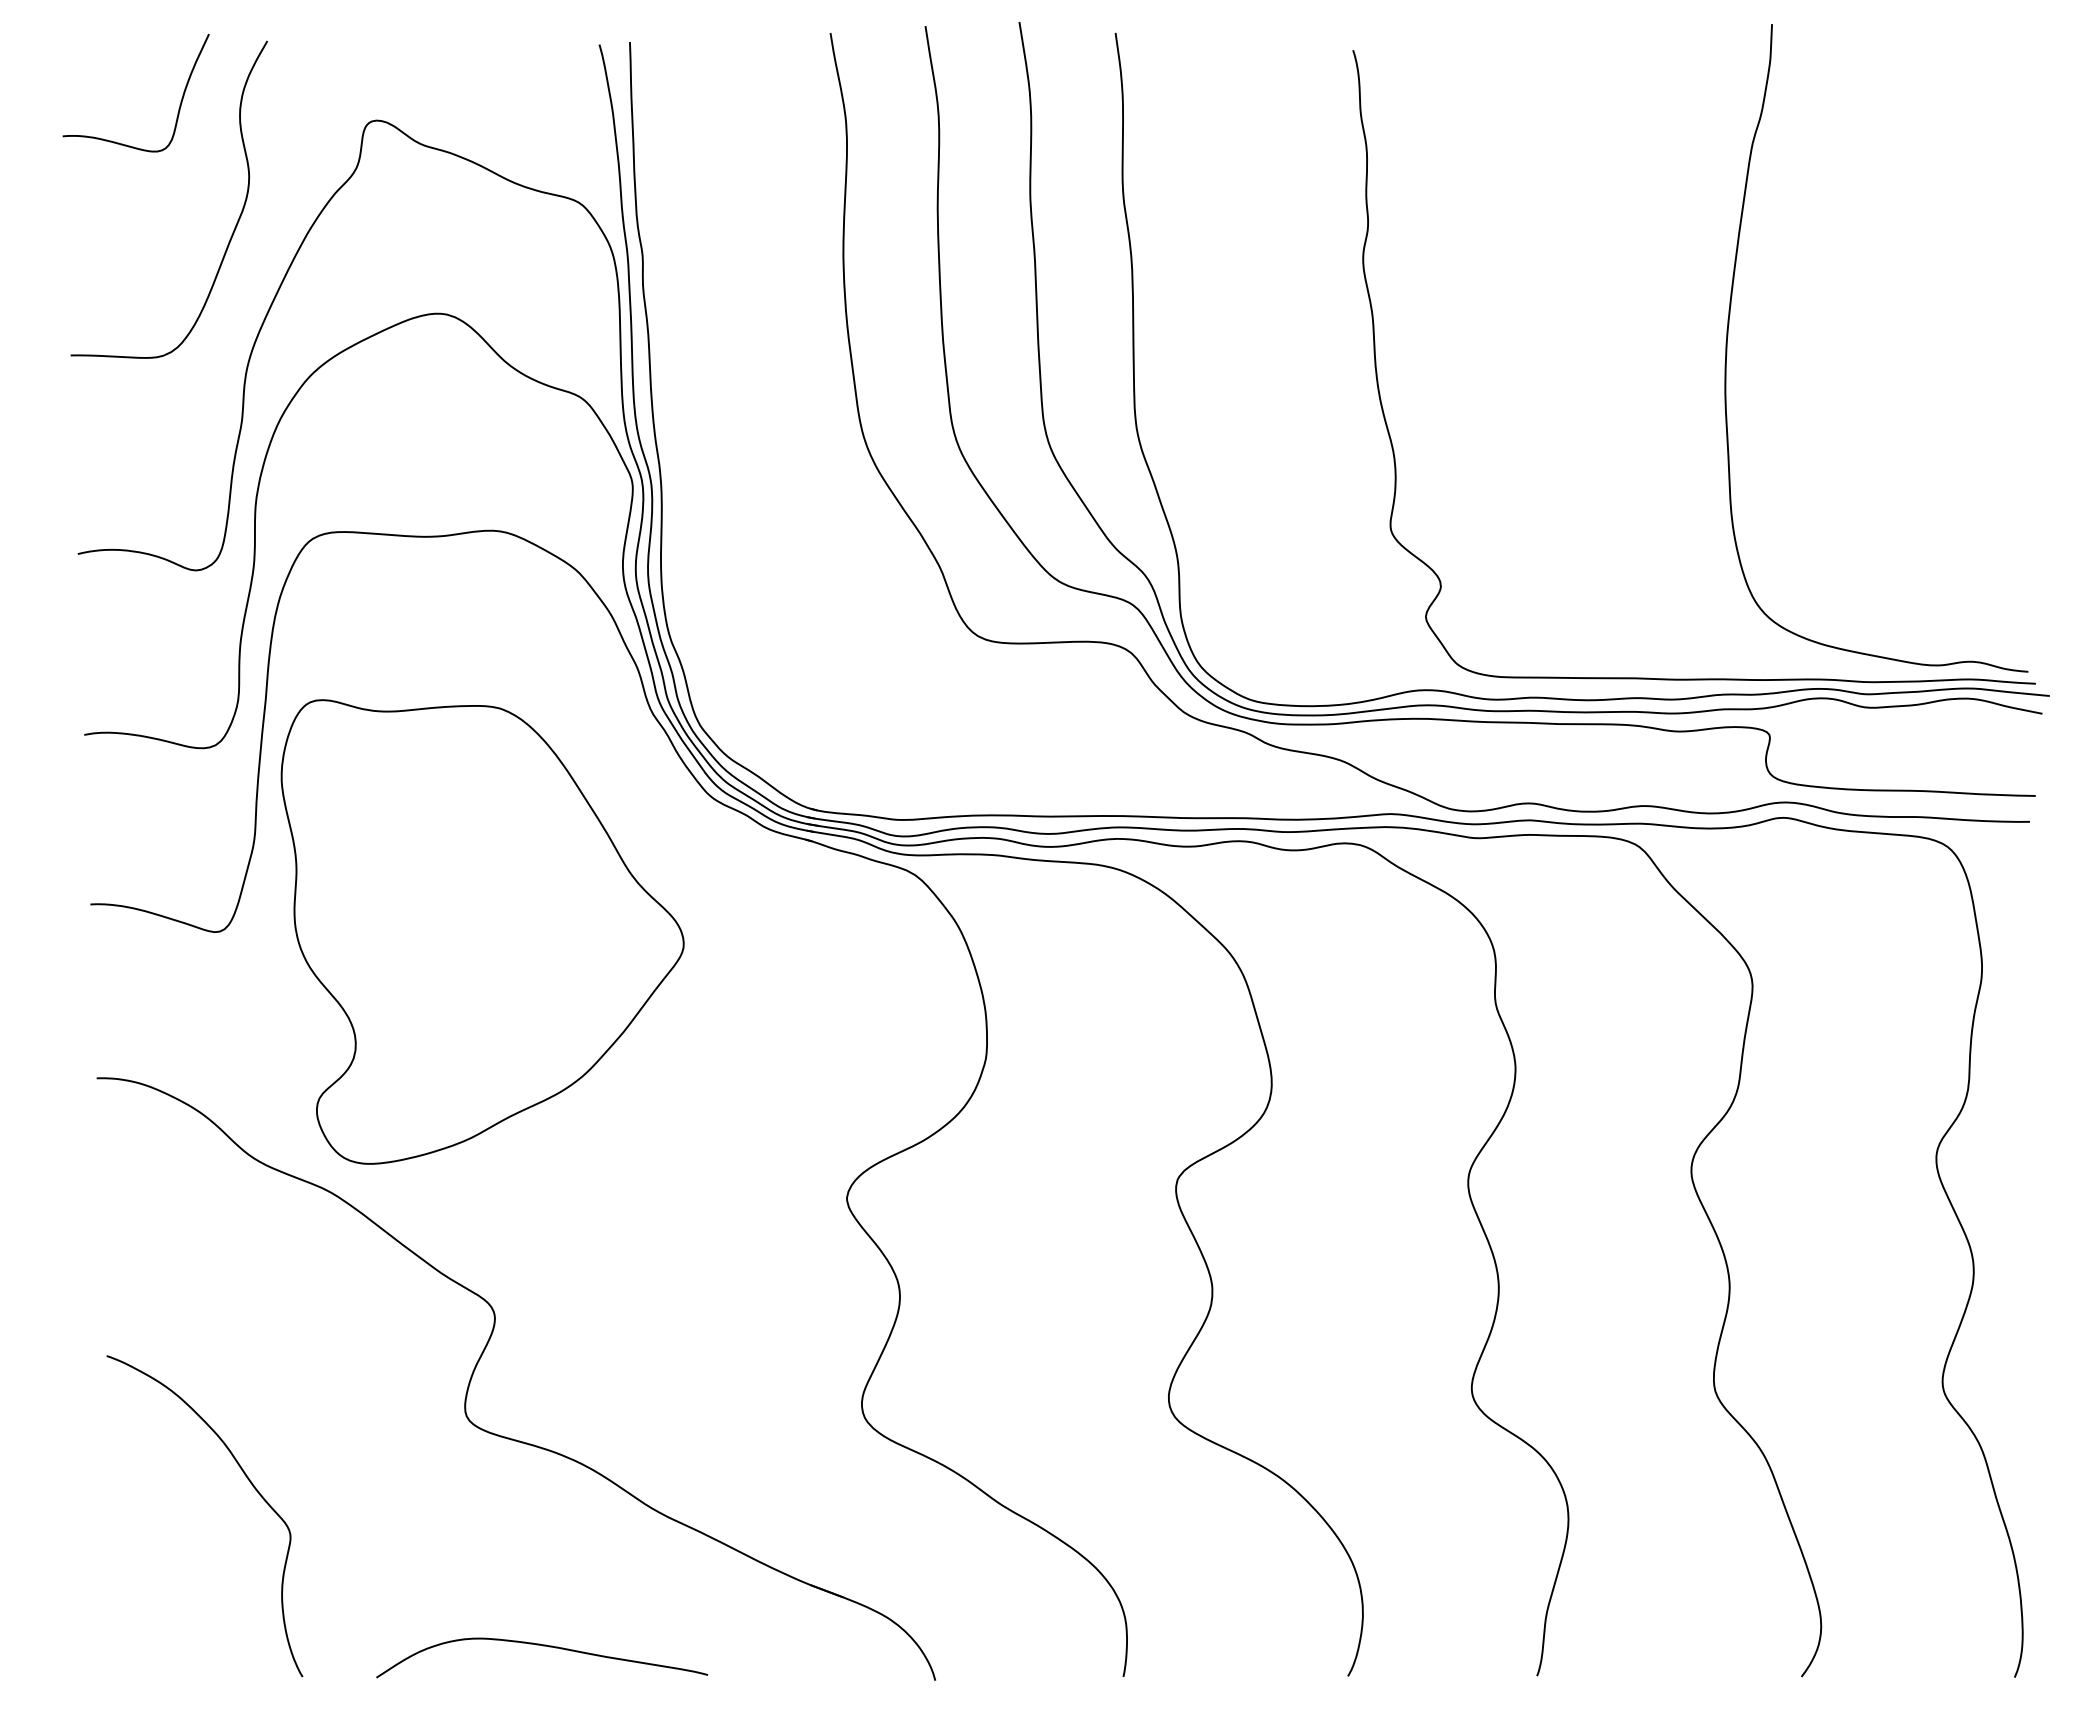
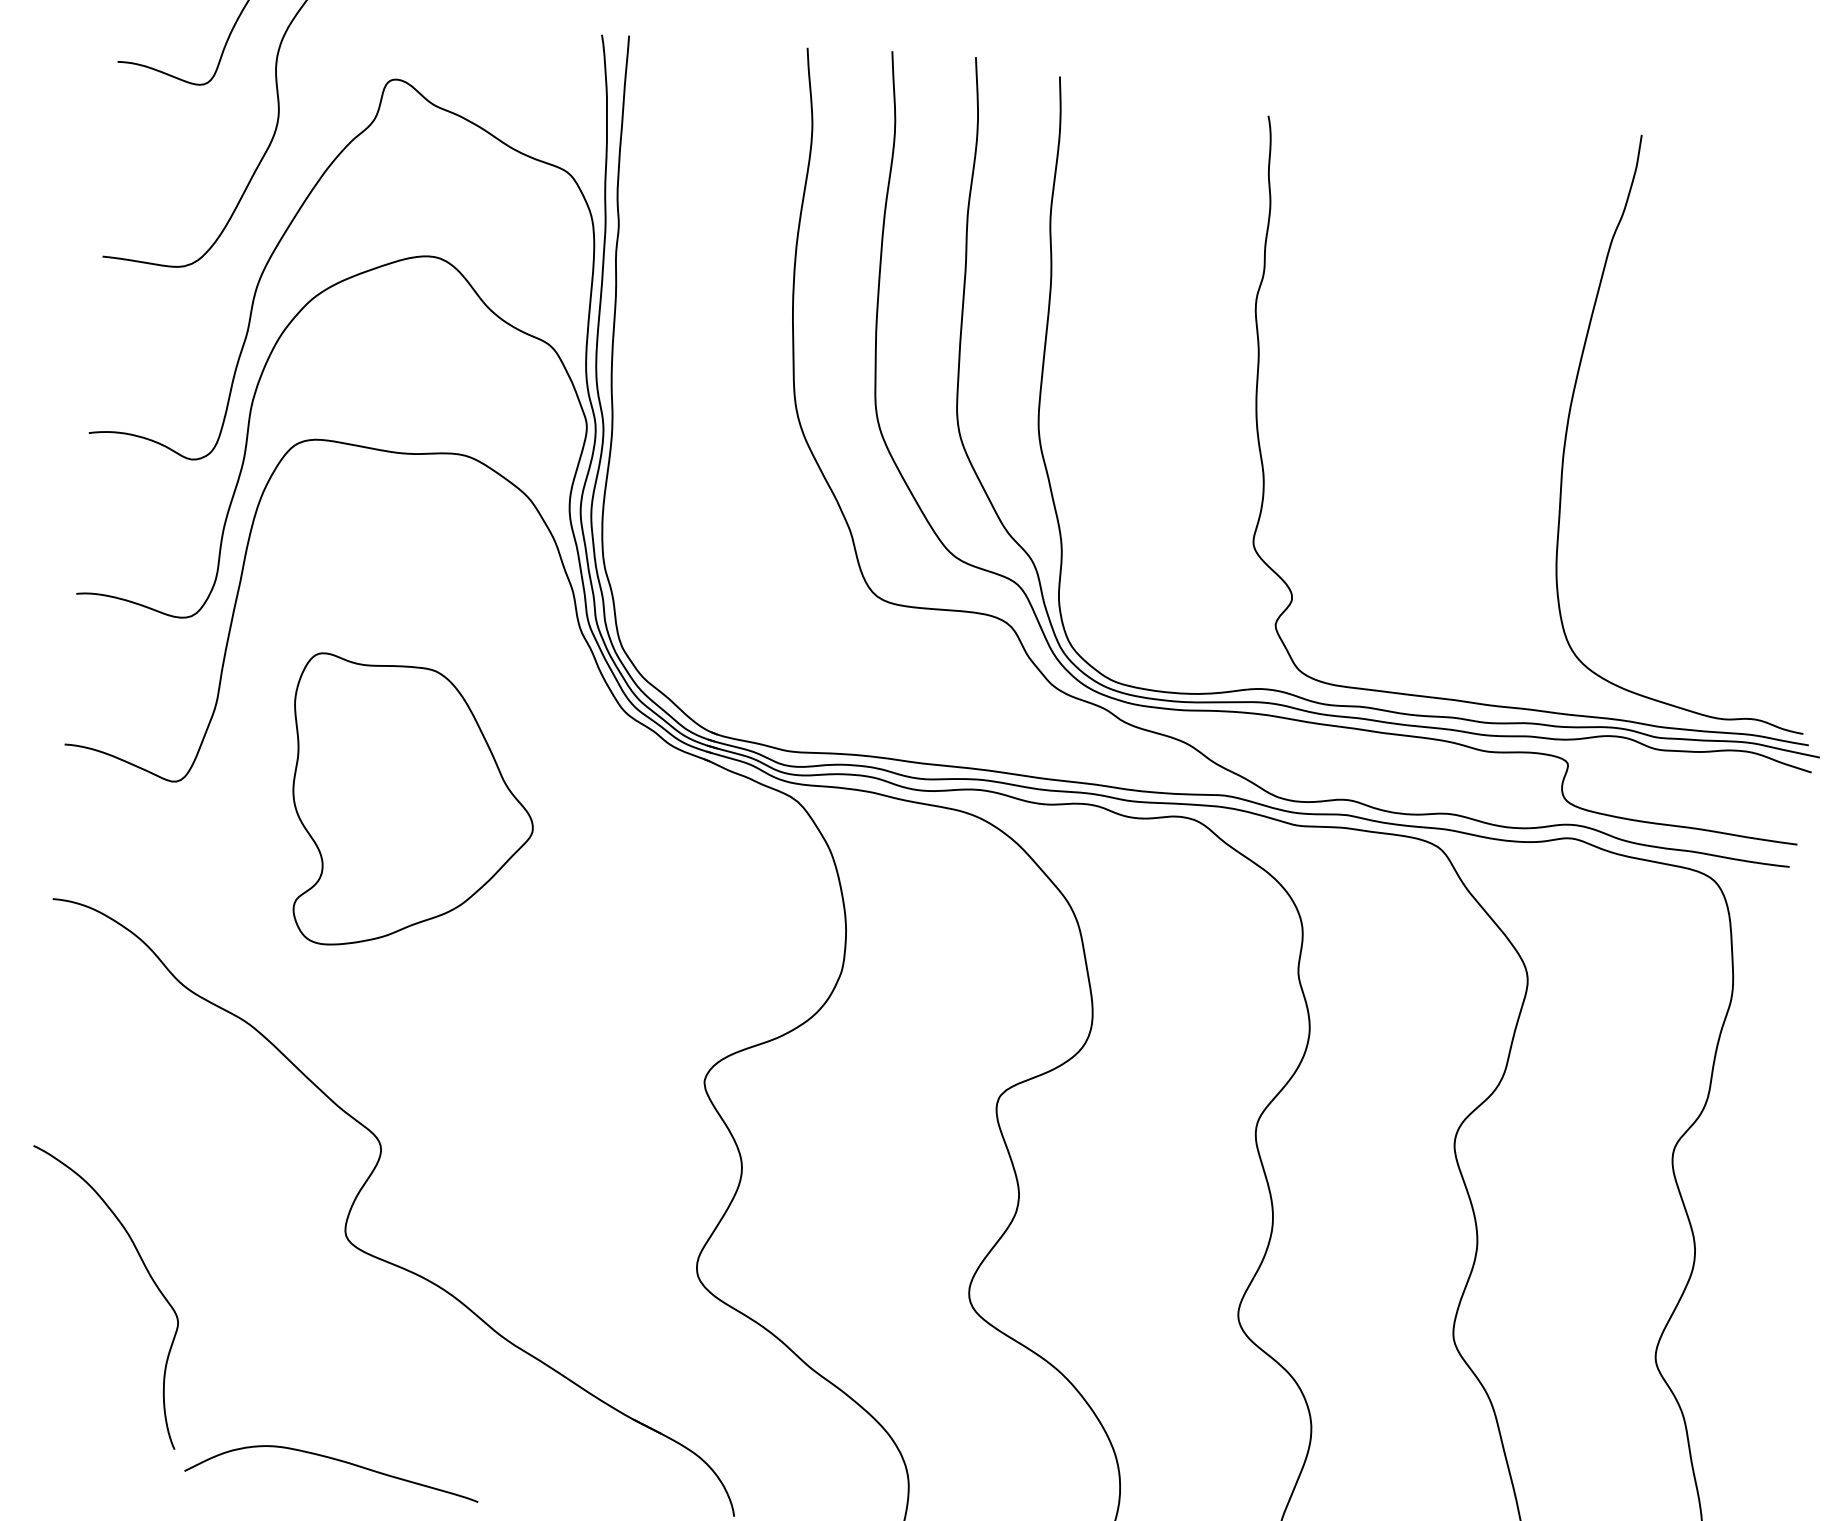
part: (482, 931) -> (408, 807), size x0.7
curve: (542, 1646) -> (334, 1460), moved

